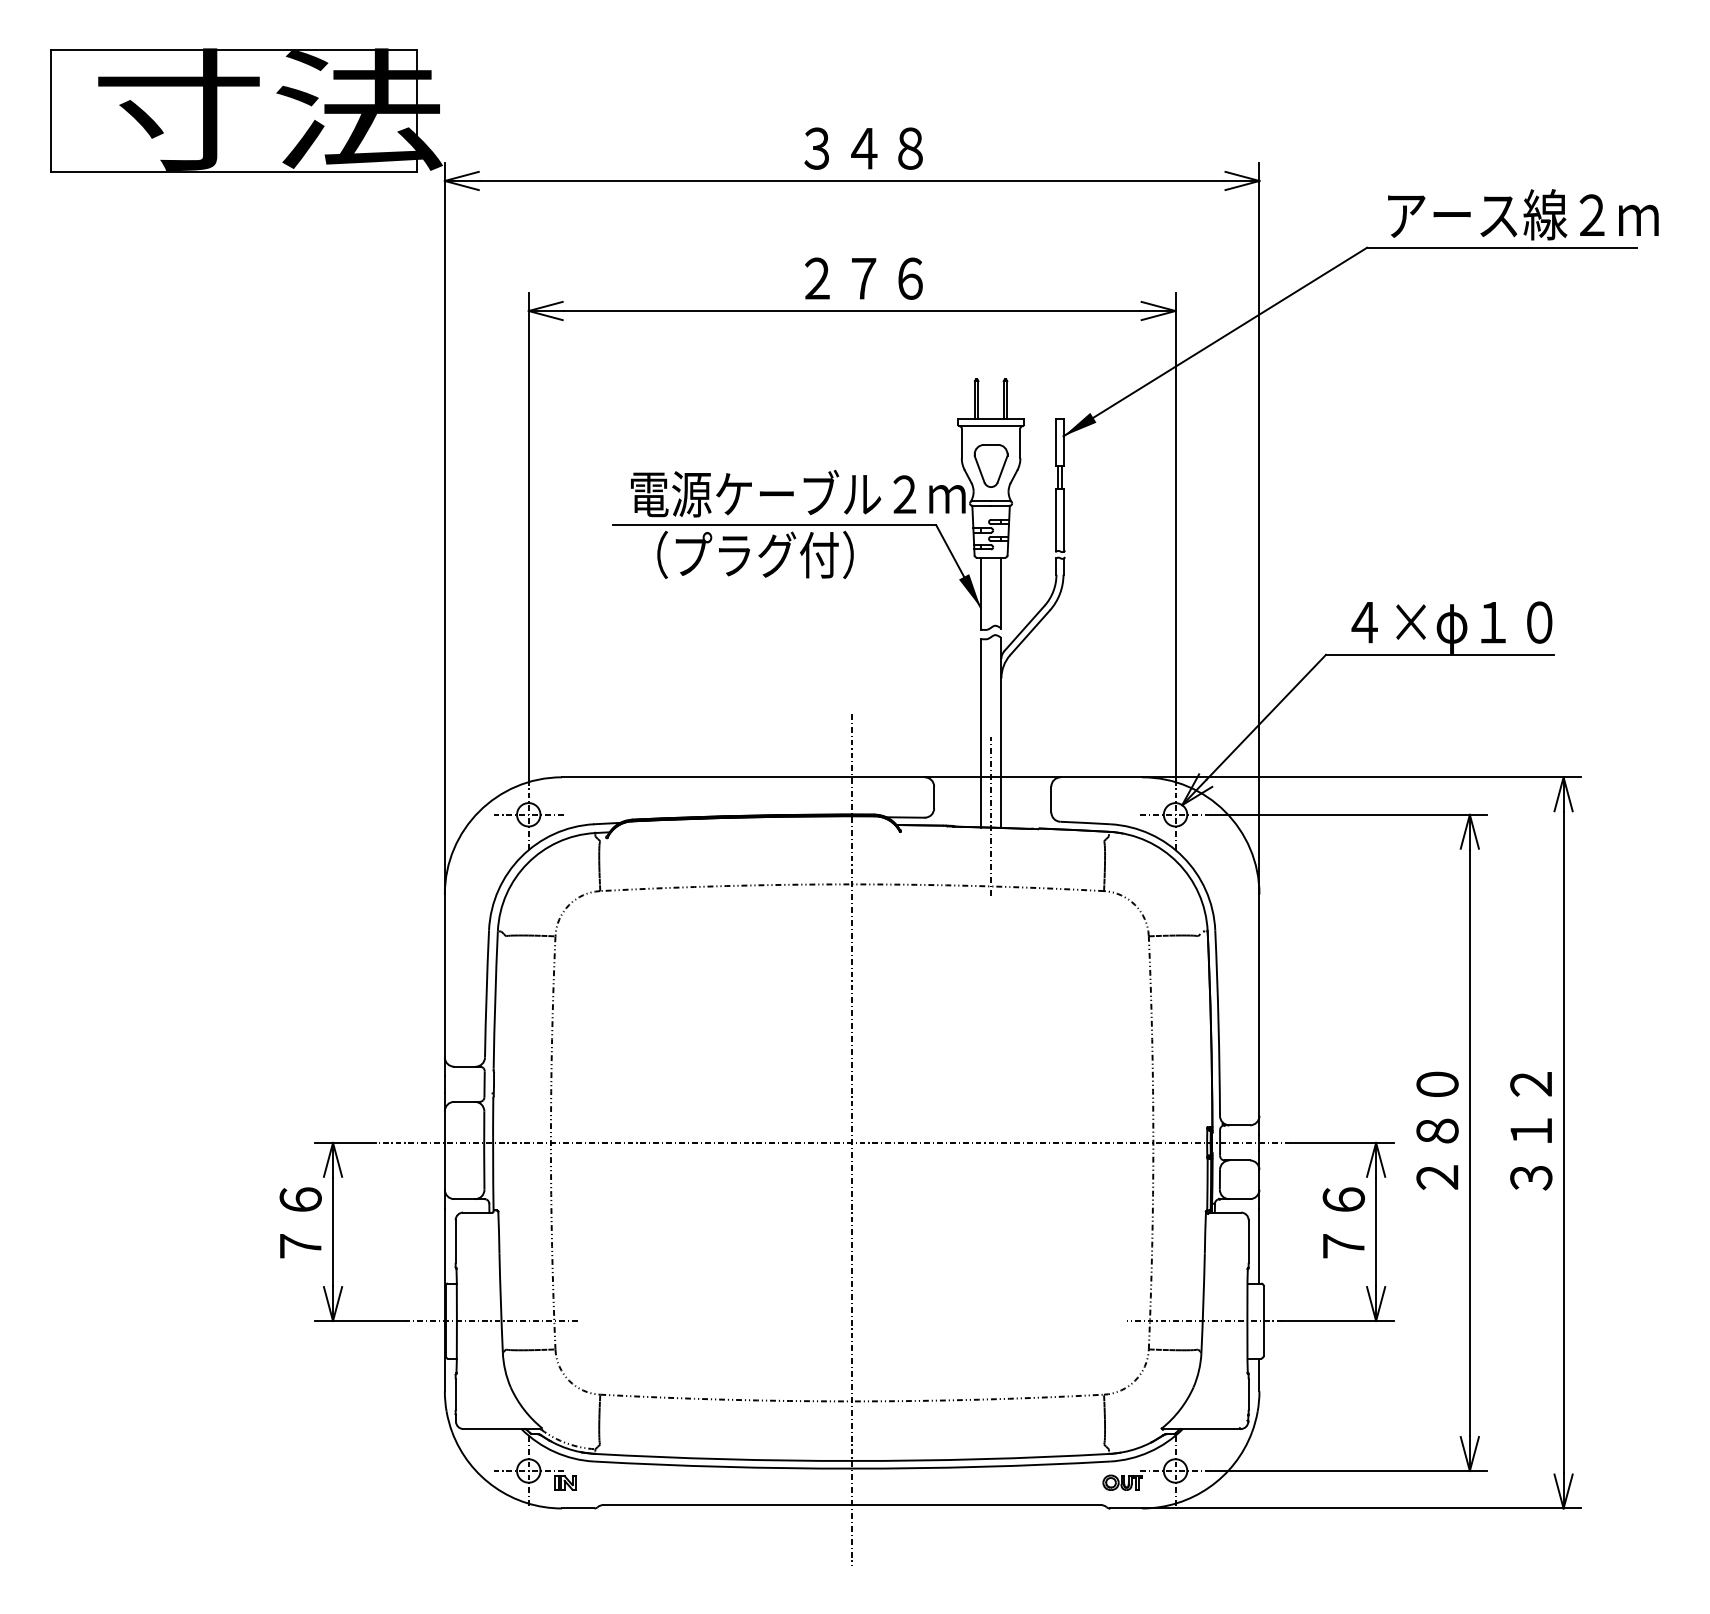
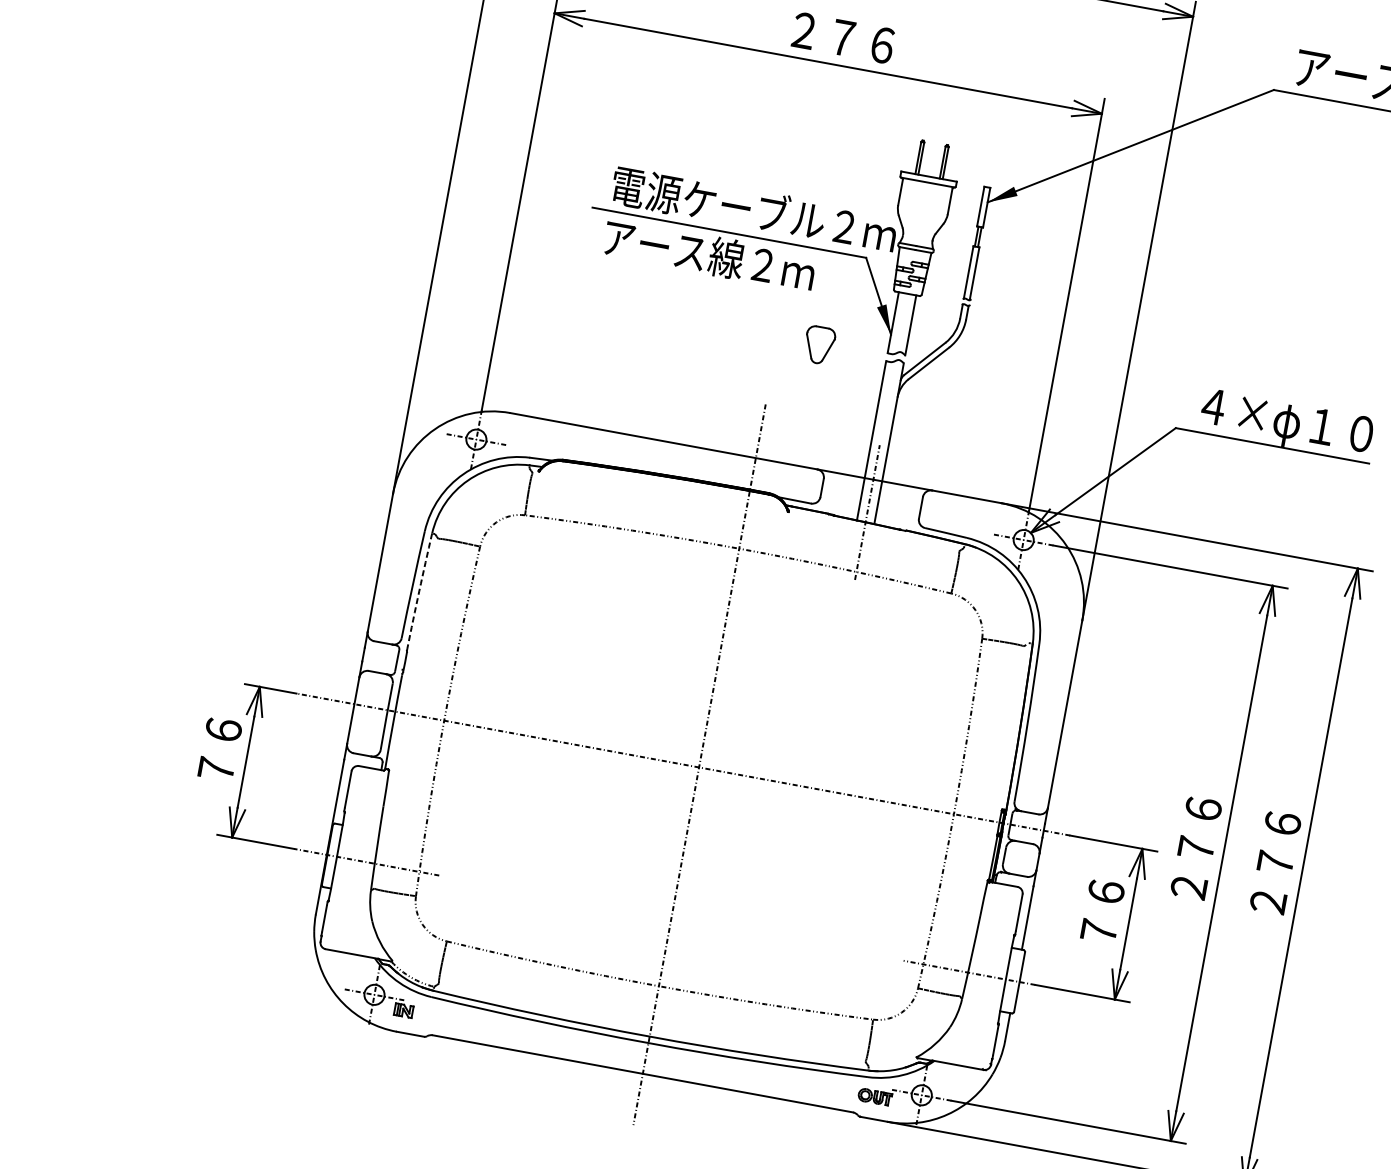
part: (990, 465) -> (818, 344), moved
text: (756, 554) -> (709, 254), （プラグ付） -> アース線２ｍ
arc: (495, 999) -> (419, 590), solid -> dashed
text: (1437, 1107) -> (1199, 828), ２８０ -> ２７６
text: (1531, 1131) -> (1275, 863), ３１２ -> ２７６

